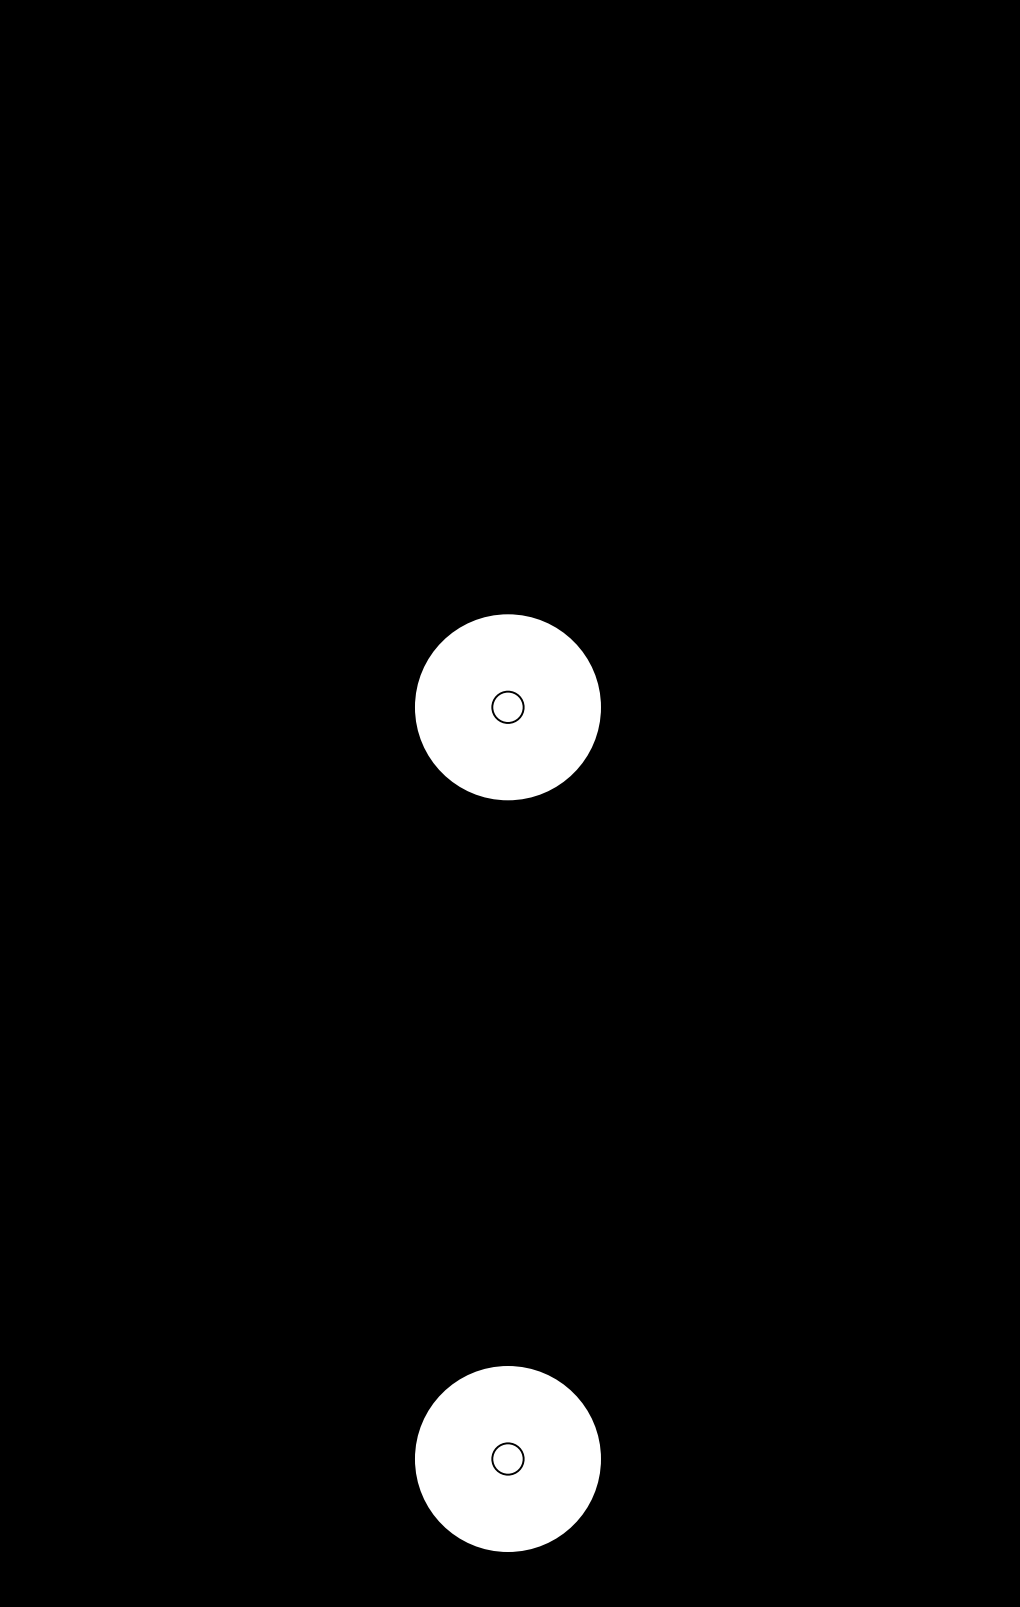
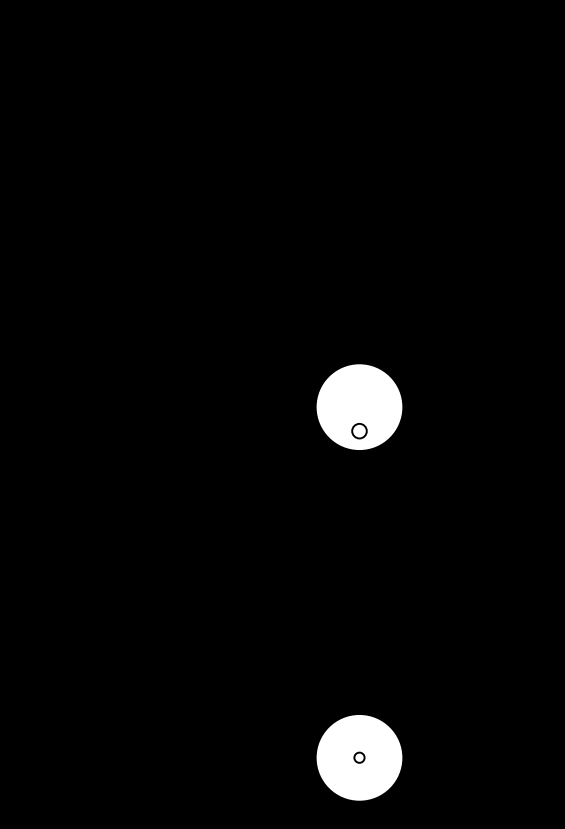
circle: (507, 708) -> (359, 431), moved
circle: (507, 1458) -> (359, 757), size x0.7

